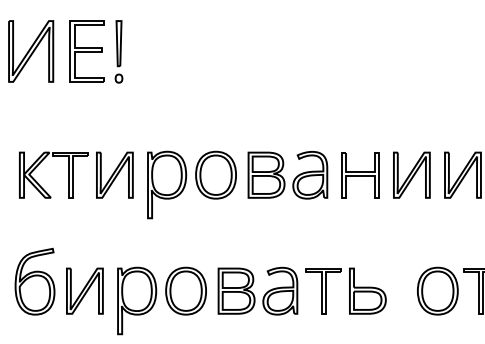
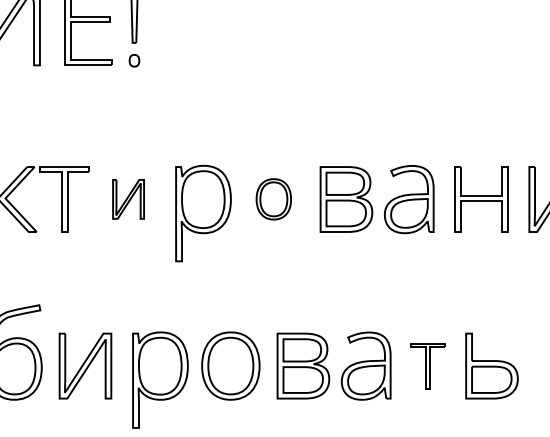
part: (114, 174) -> (127, 198), size x0.6
part: (215, 174) -> (273, 198), size x0.6
part: (323, 291) -> (428, 366), size x0.7

